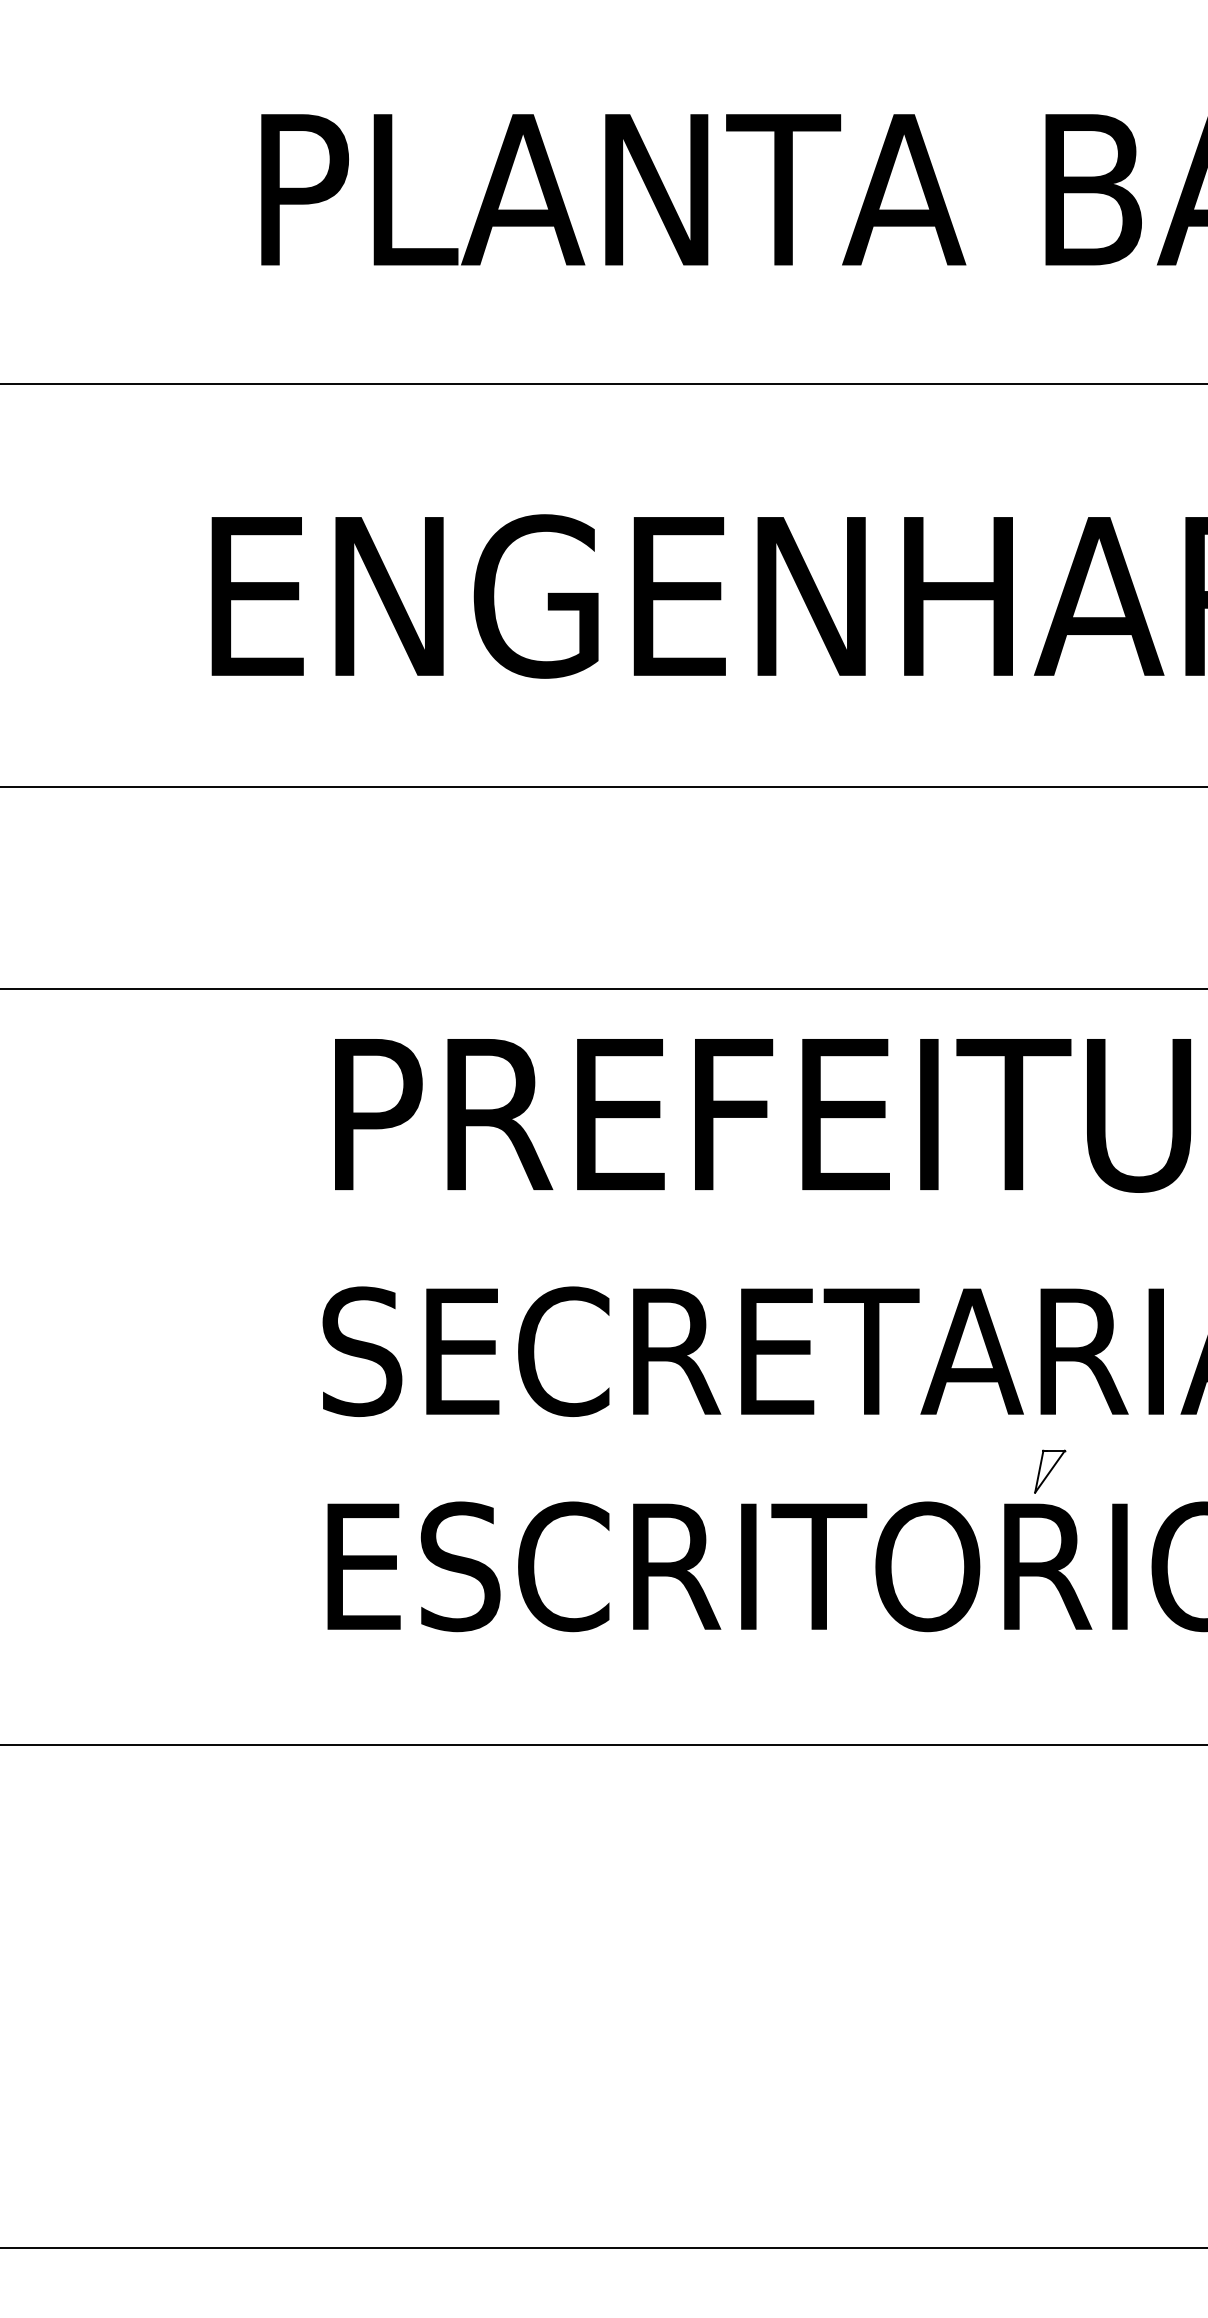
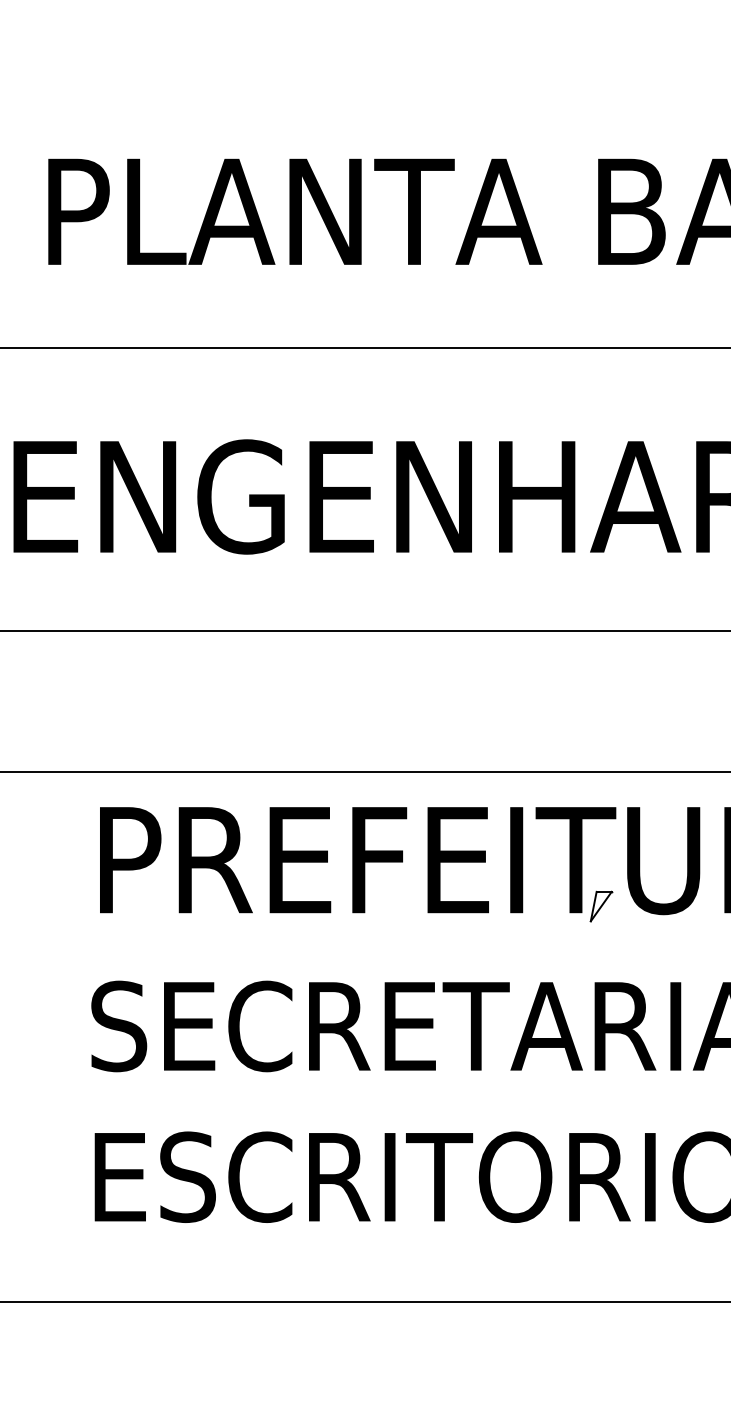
part: (1050, 1471) -> (601, 906), moved

